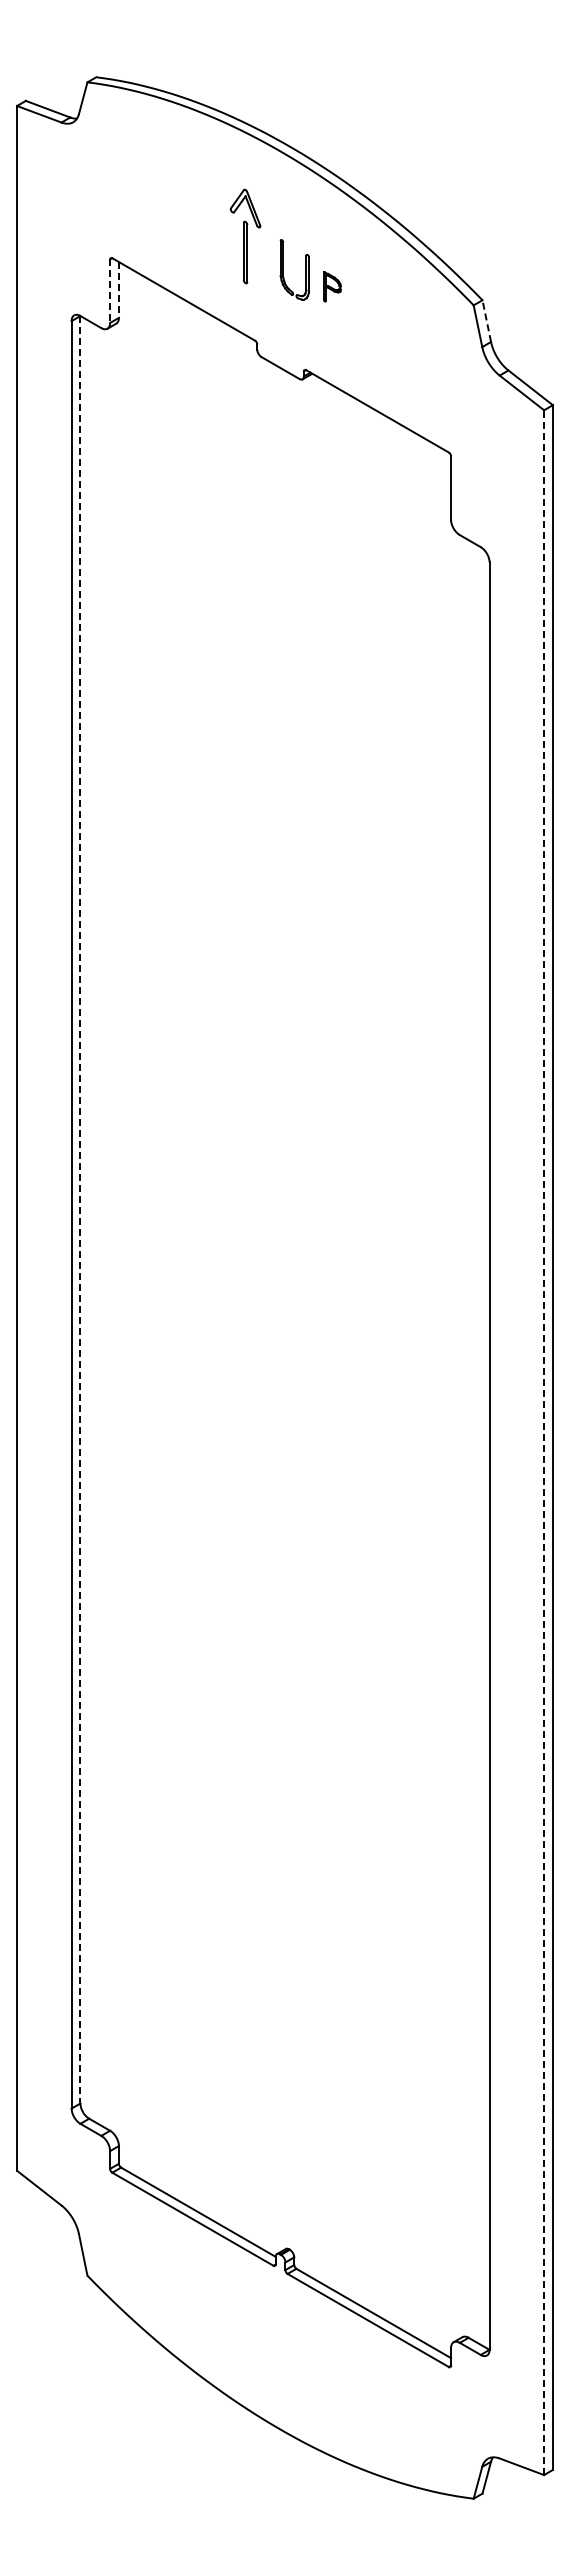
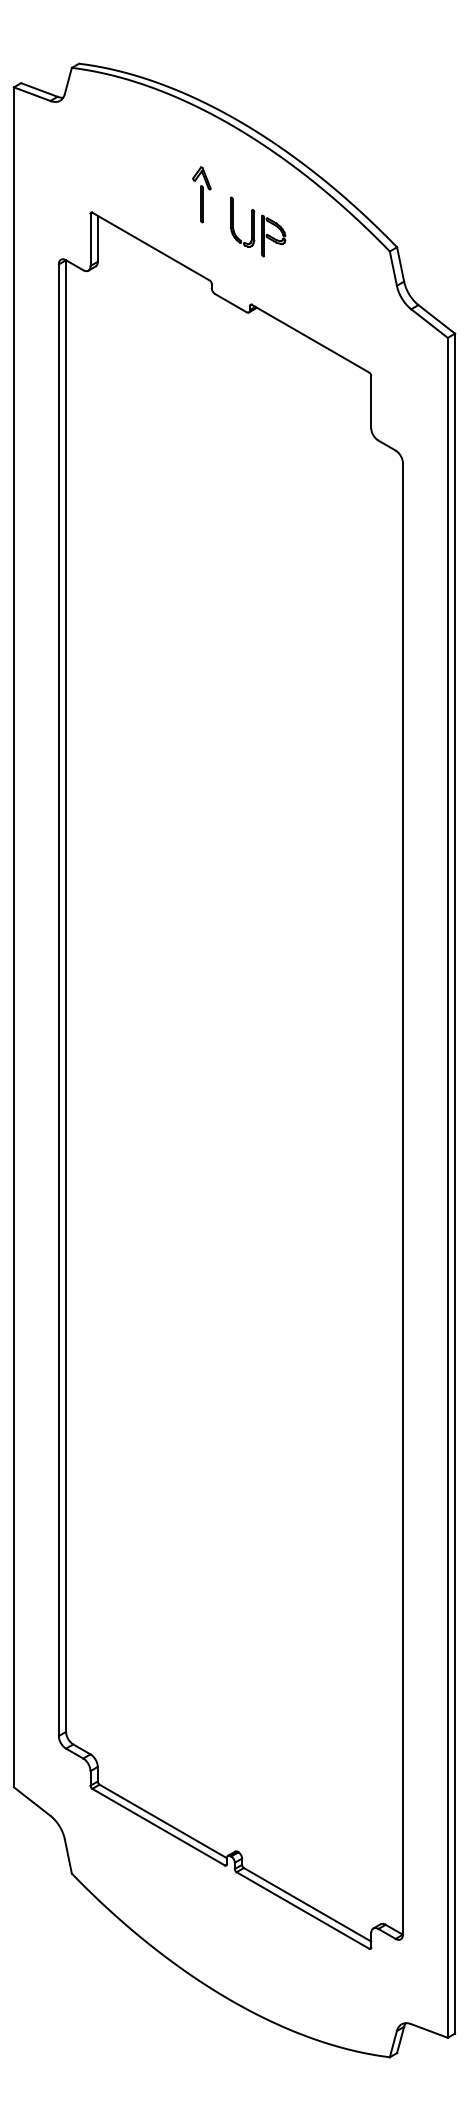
part: (244, 236) -> (201, 194), size x0.71
part: (332, 286) -> (273, 235), size x1.67
line: (118, 289) -> (97, 238), dashed -> solid
line: (110, 291) -> (90, 240), dashed -> solid
line: (486, 320) -> (400, 263), dashed -> solid
line: (80, 1209) -> (66, 995), dashed -> solid
line: (544, 1442) -> (448, 1187), dashed -> solid

